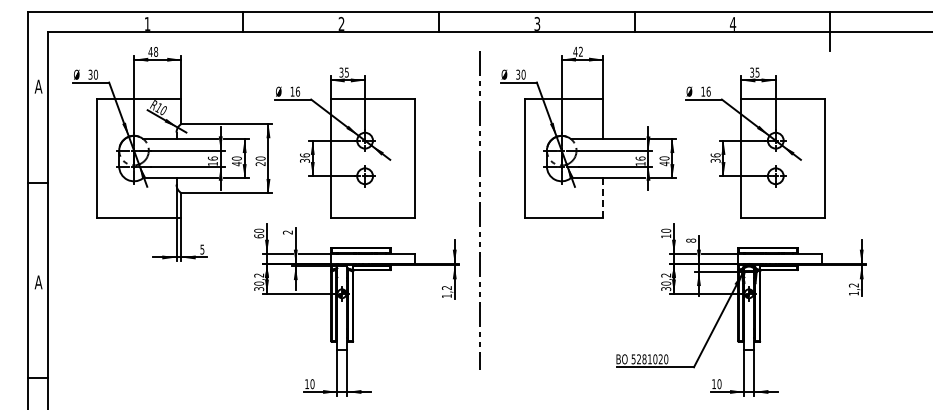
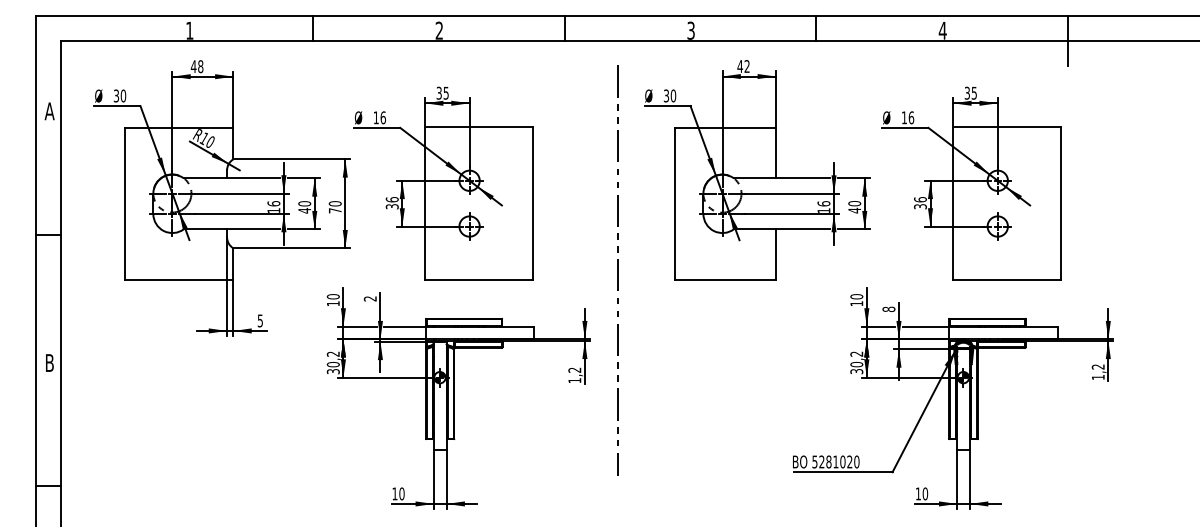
text: (260, 163) -> (335, 210), 20 -> 70
line: (603, 198) -> (776, 255), dashed -> solid
text: (259, 236) -> (333, 304), 60 -> 10
text: (38, 282) -> (49, 363), A -> B

